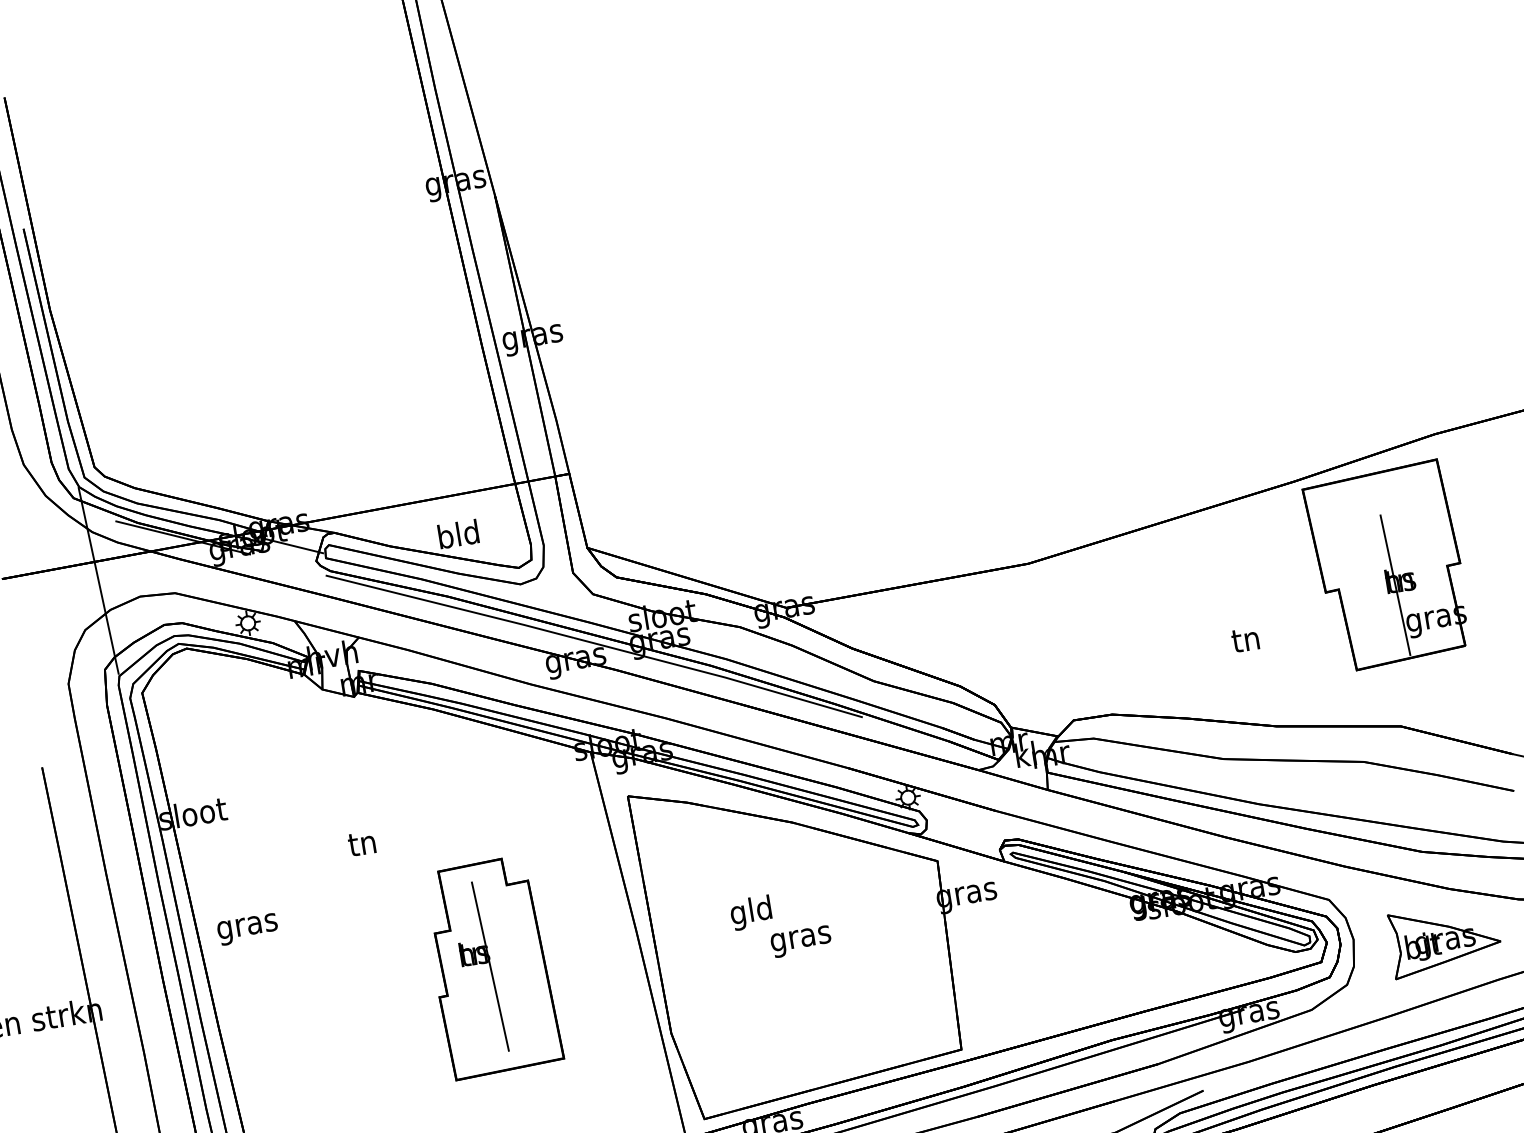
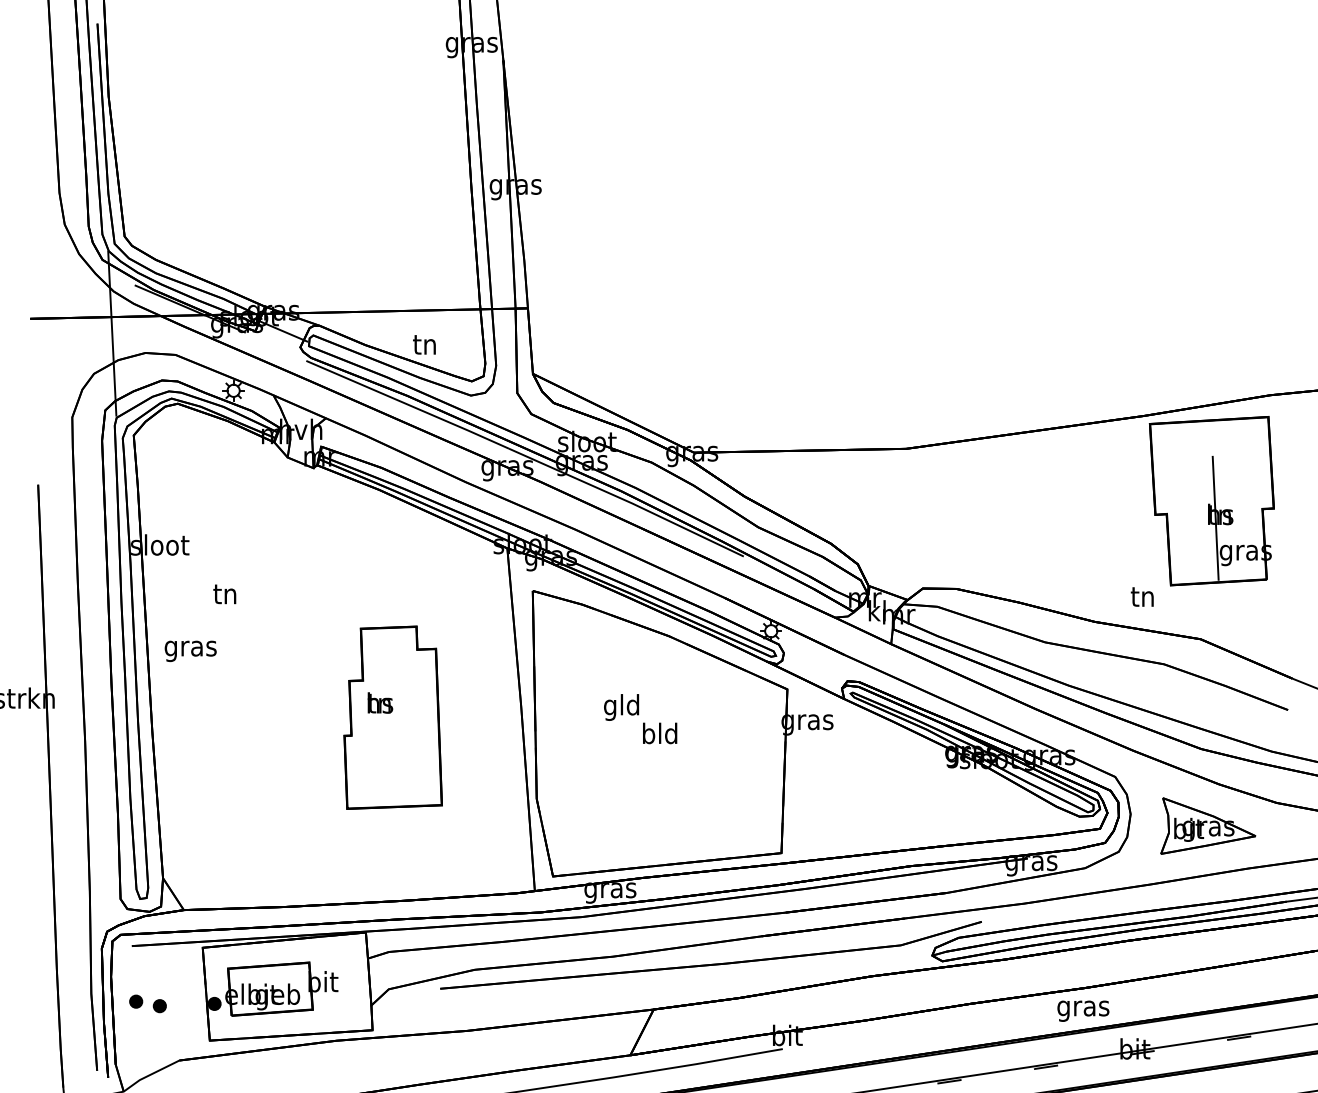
text: (458, 533) -> (425, 343), bld -> tn
text: (1244, 639) -> (1141, 596), moved
text: (361, 844) -> (224, 594), moved
text: (801, 937) -> (660, 735), gras -> bld
line: (490, 966) -> (392, 716), removed

